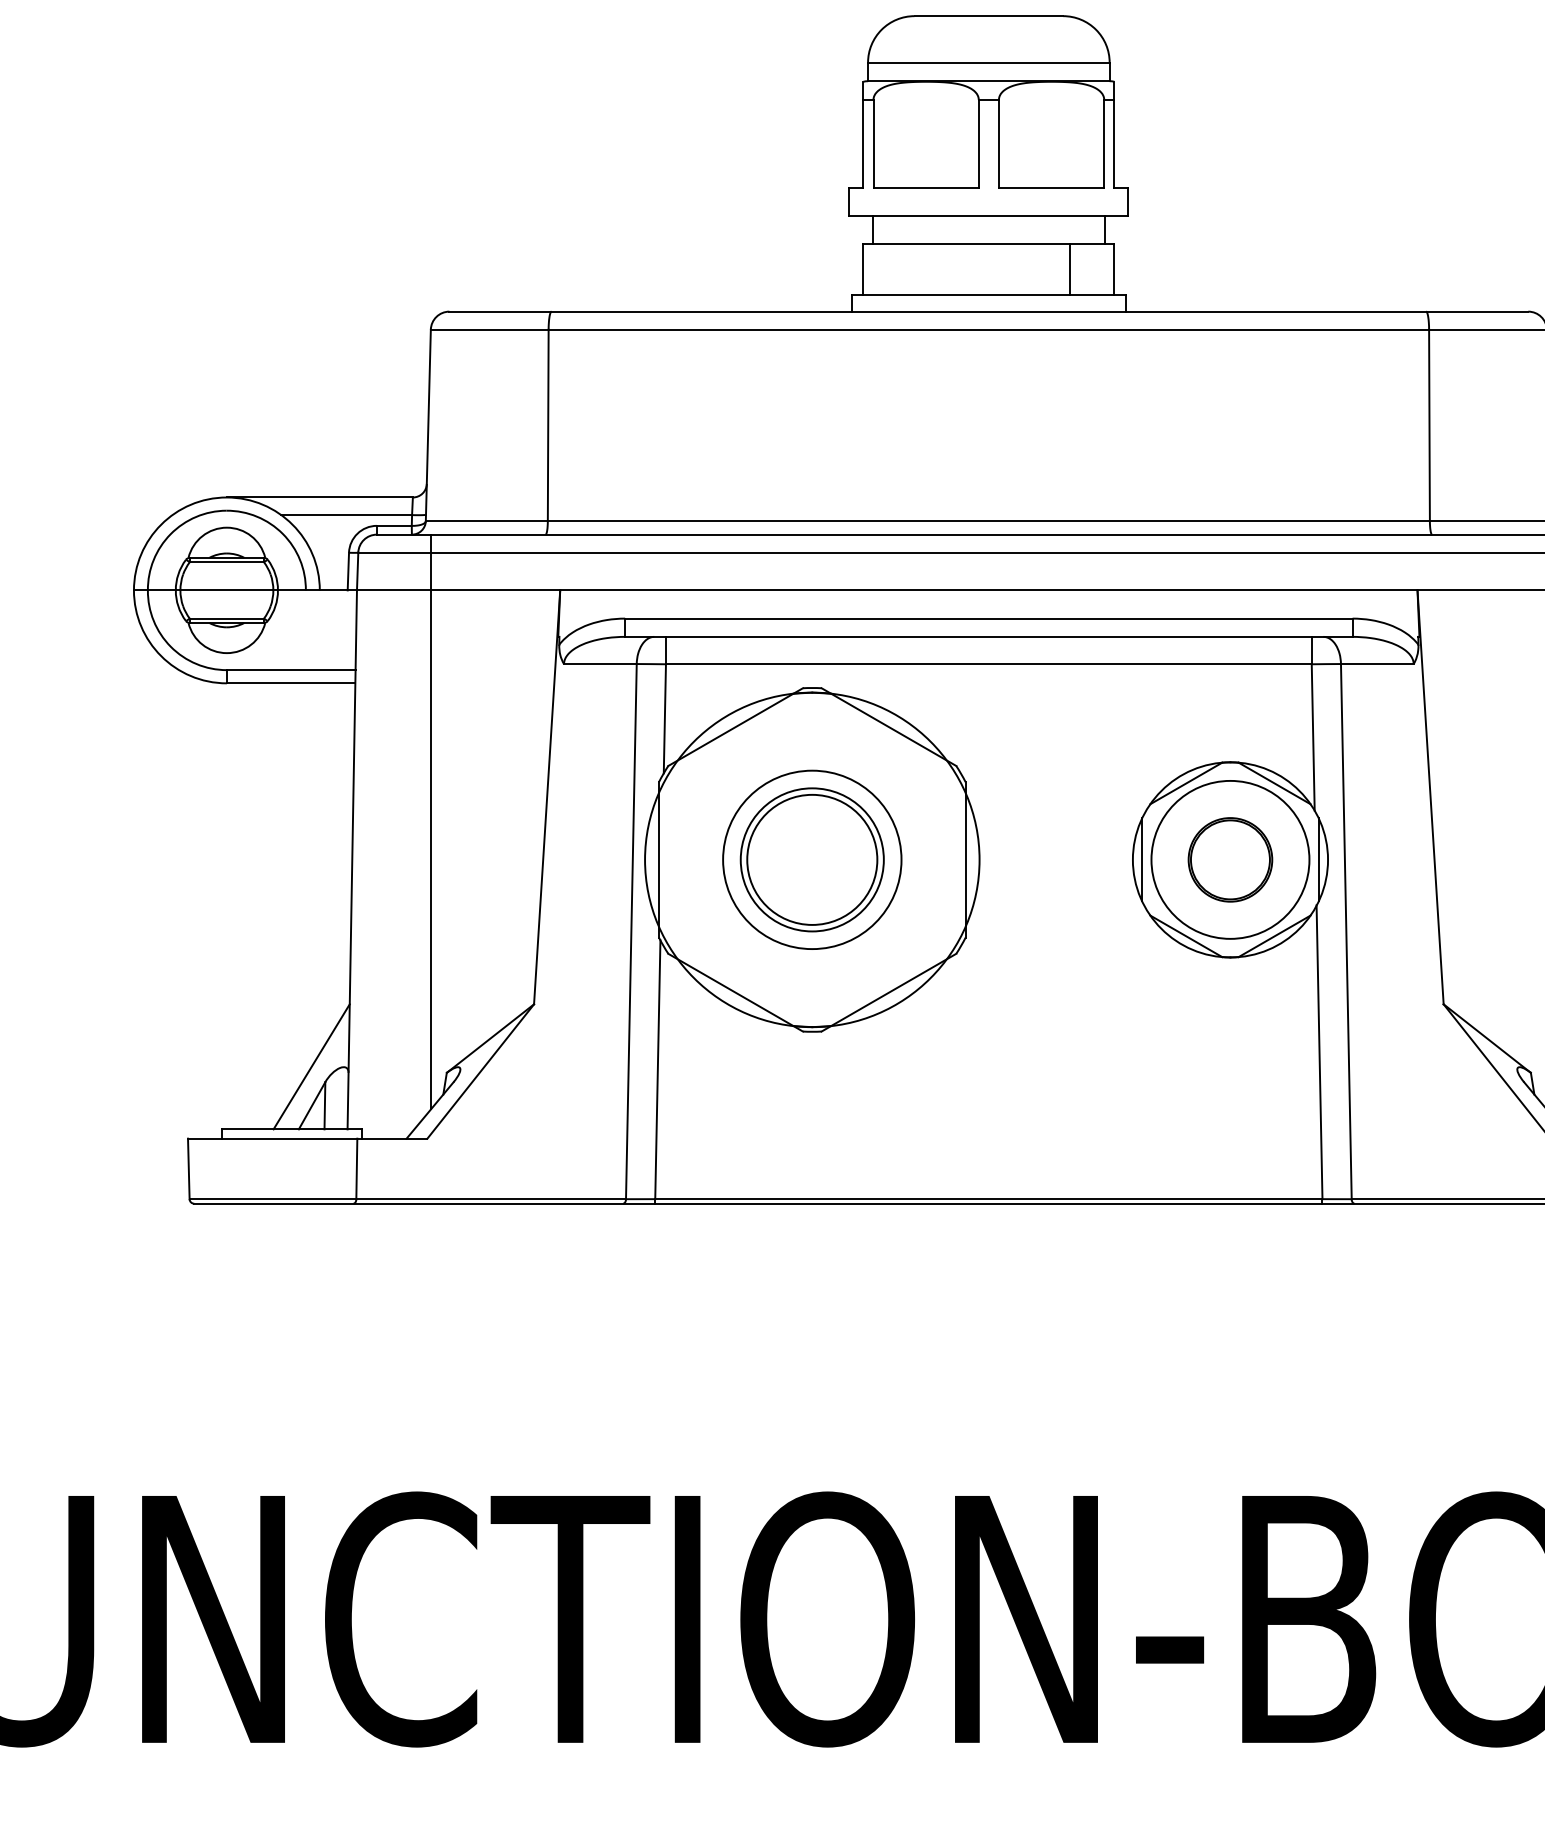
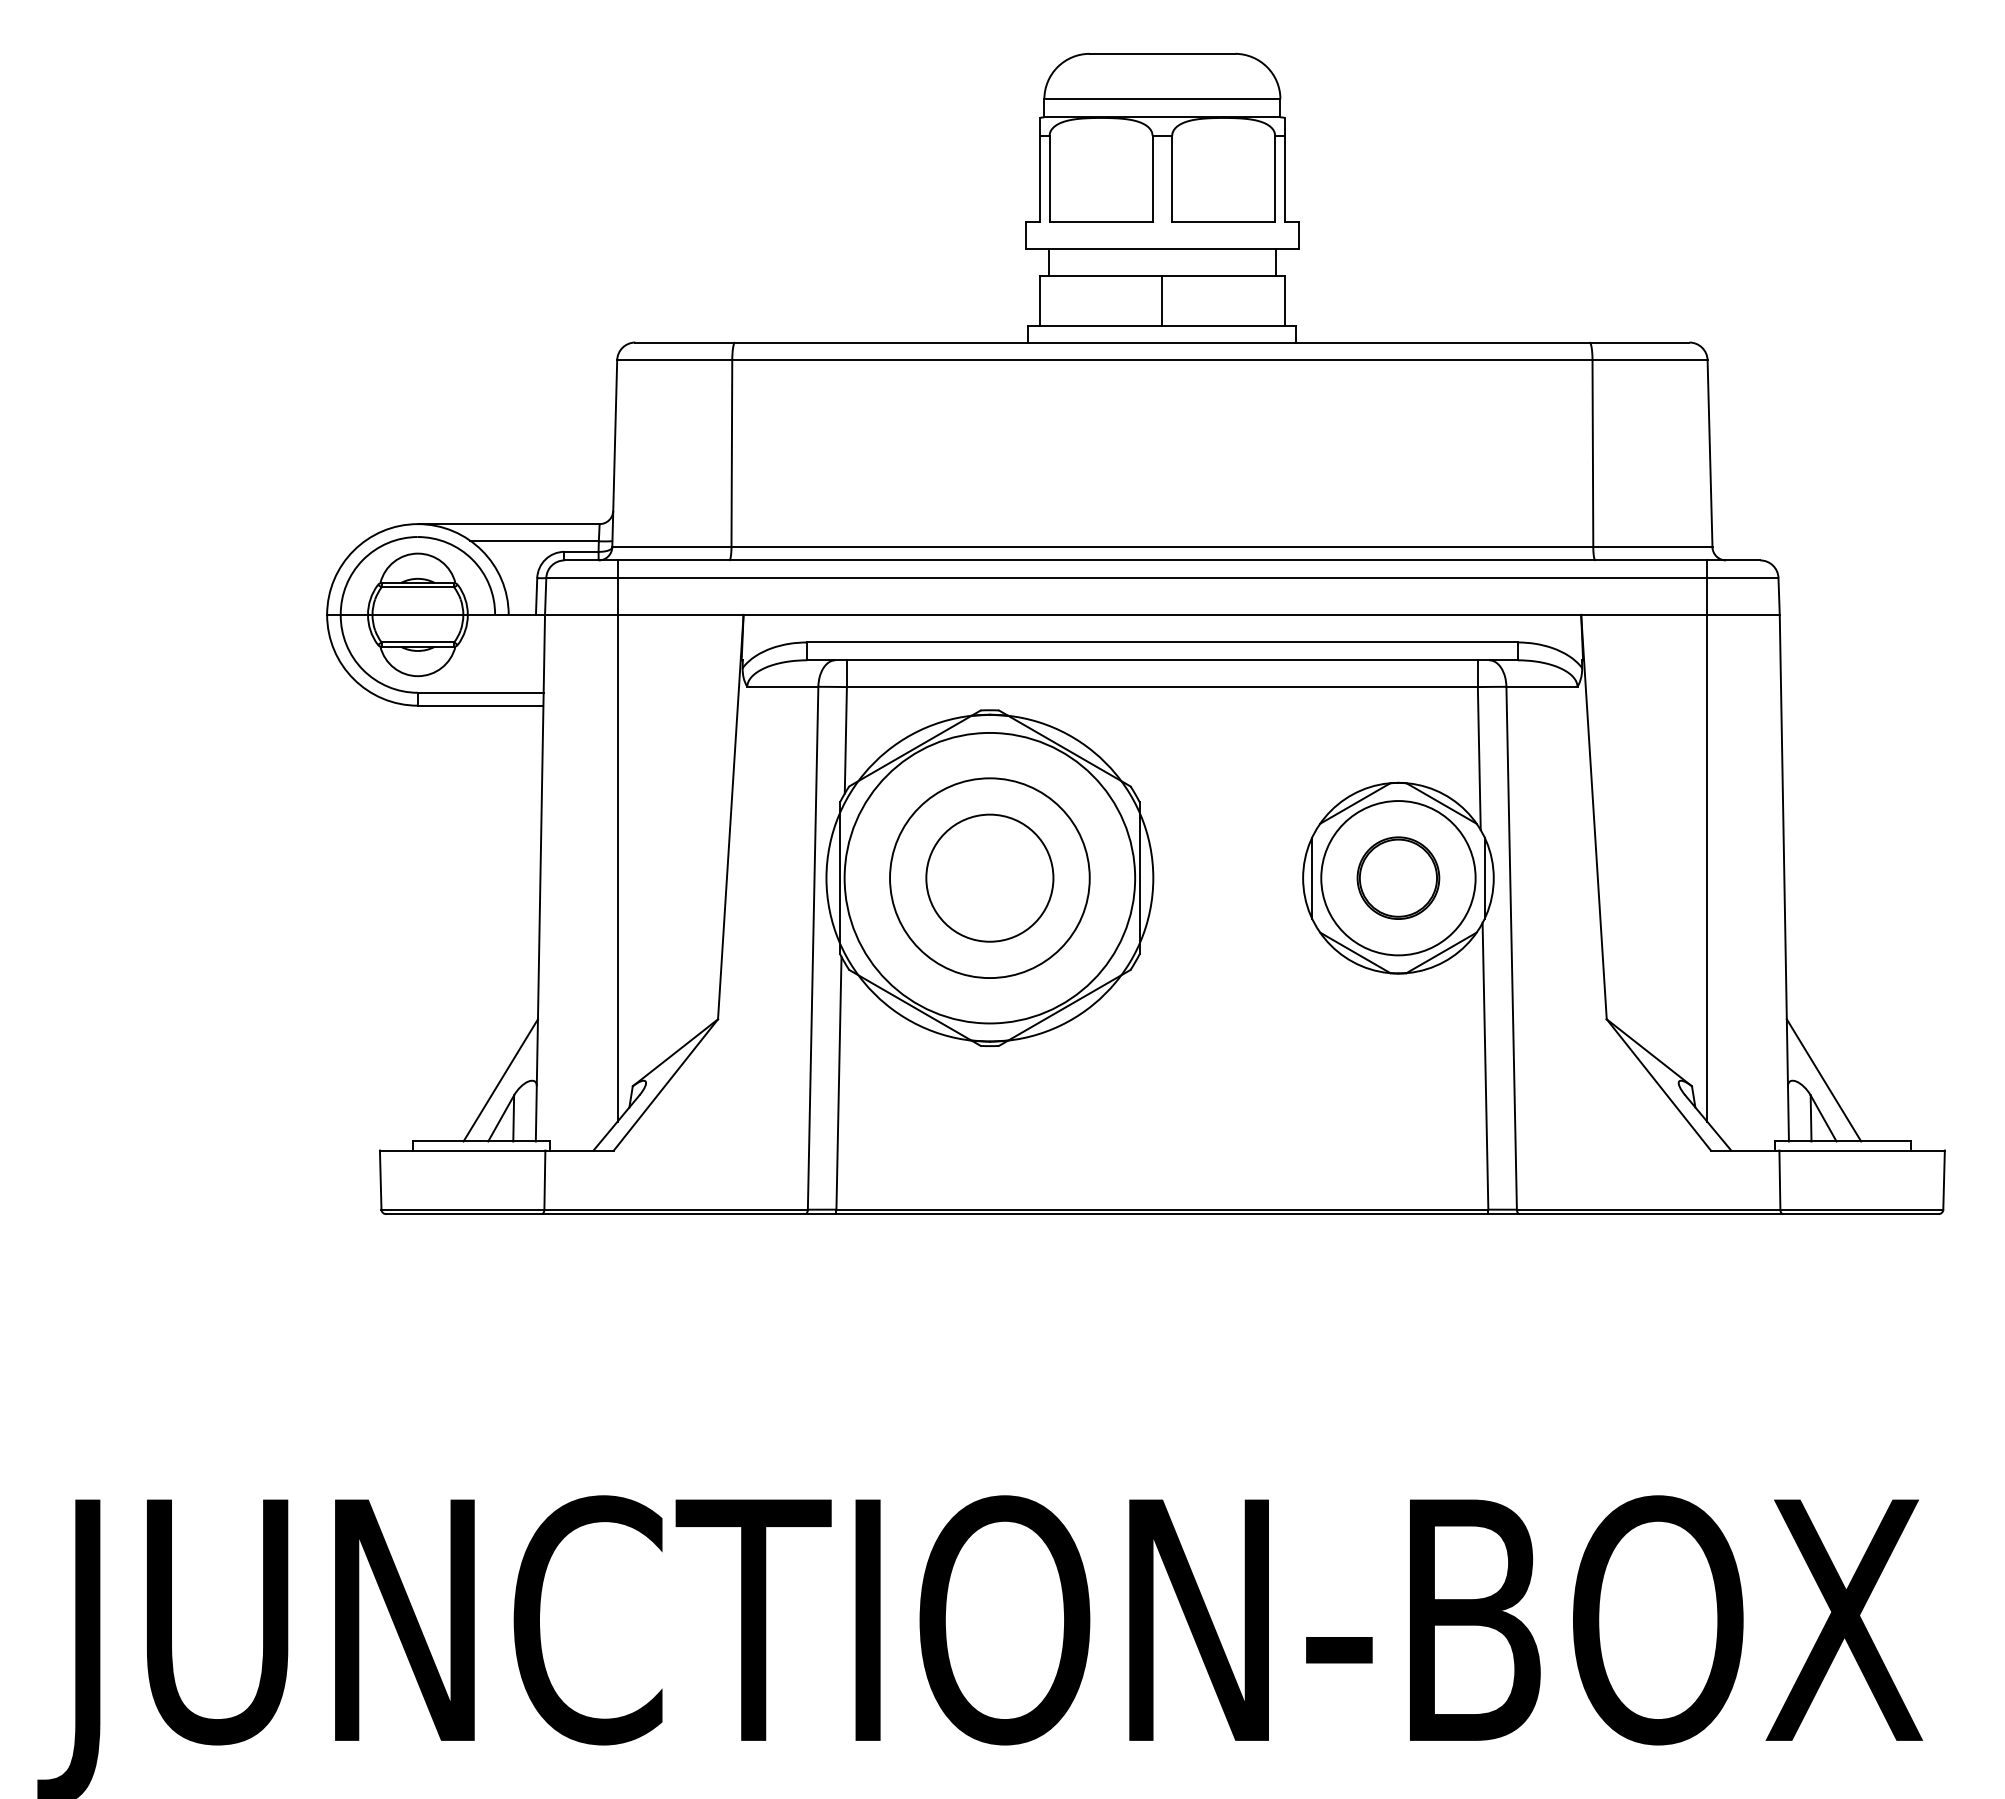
line: (1069, 269) -> (1162, 301), moved
circle: (811, 859) -> (989, 877), size x1.67
circle: (811, 860) -> (989, 878), size x1.43

